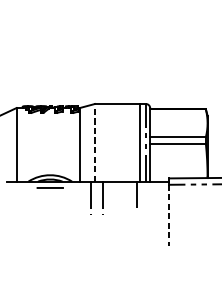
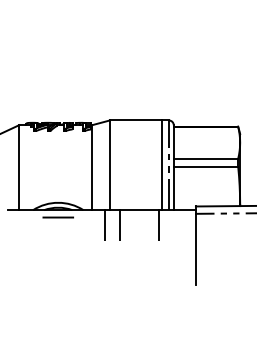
line: (94, 142) -> (109, 165), dashed -> solid
line: (168, 215) -> (195, 249), dashed -> solid

